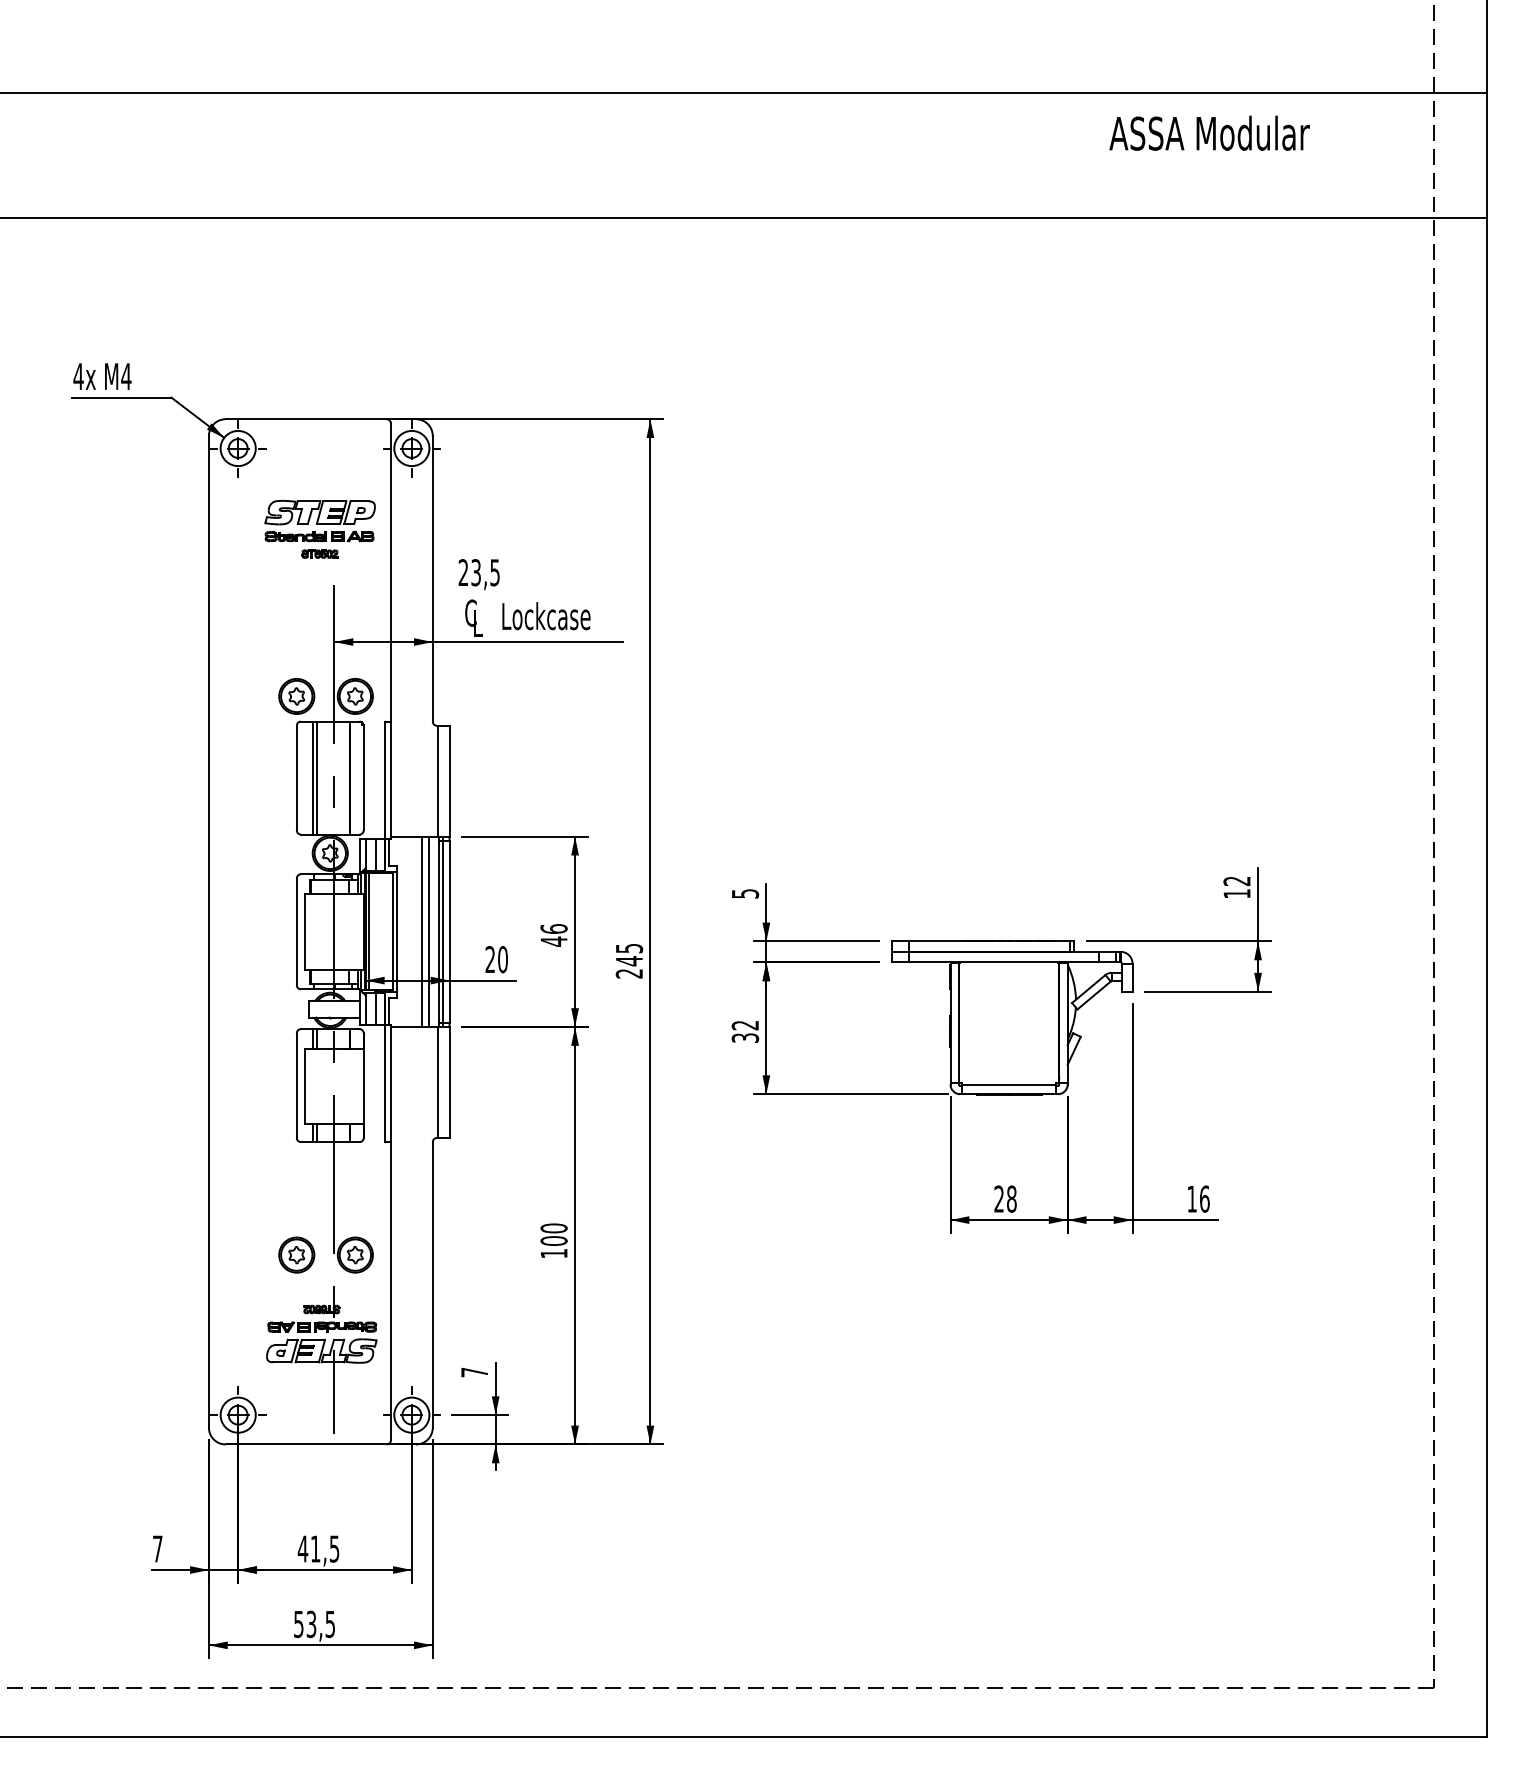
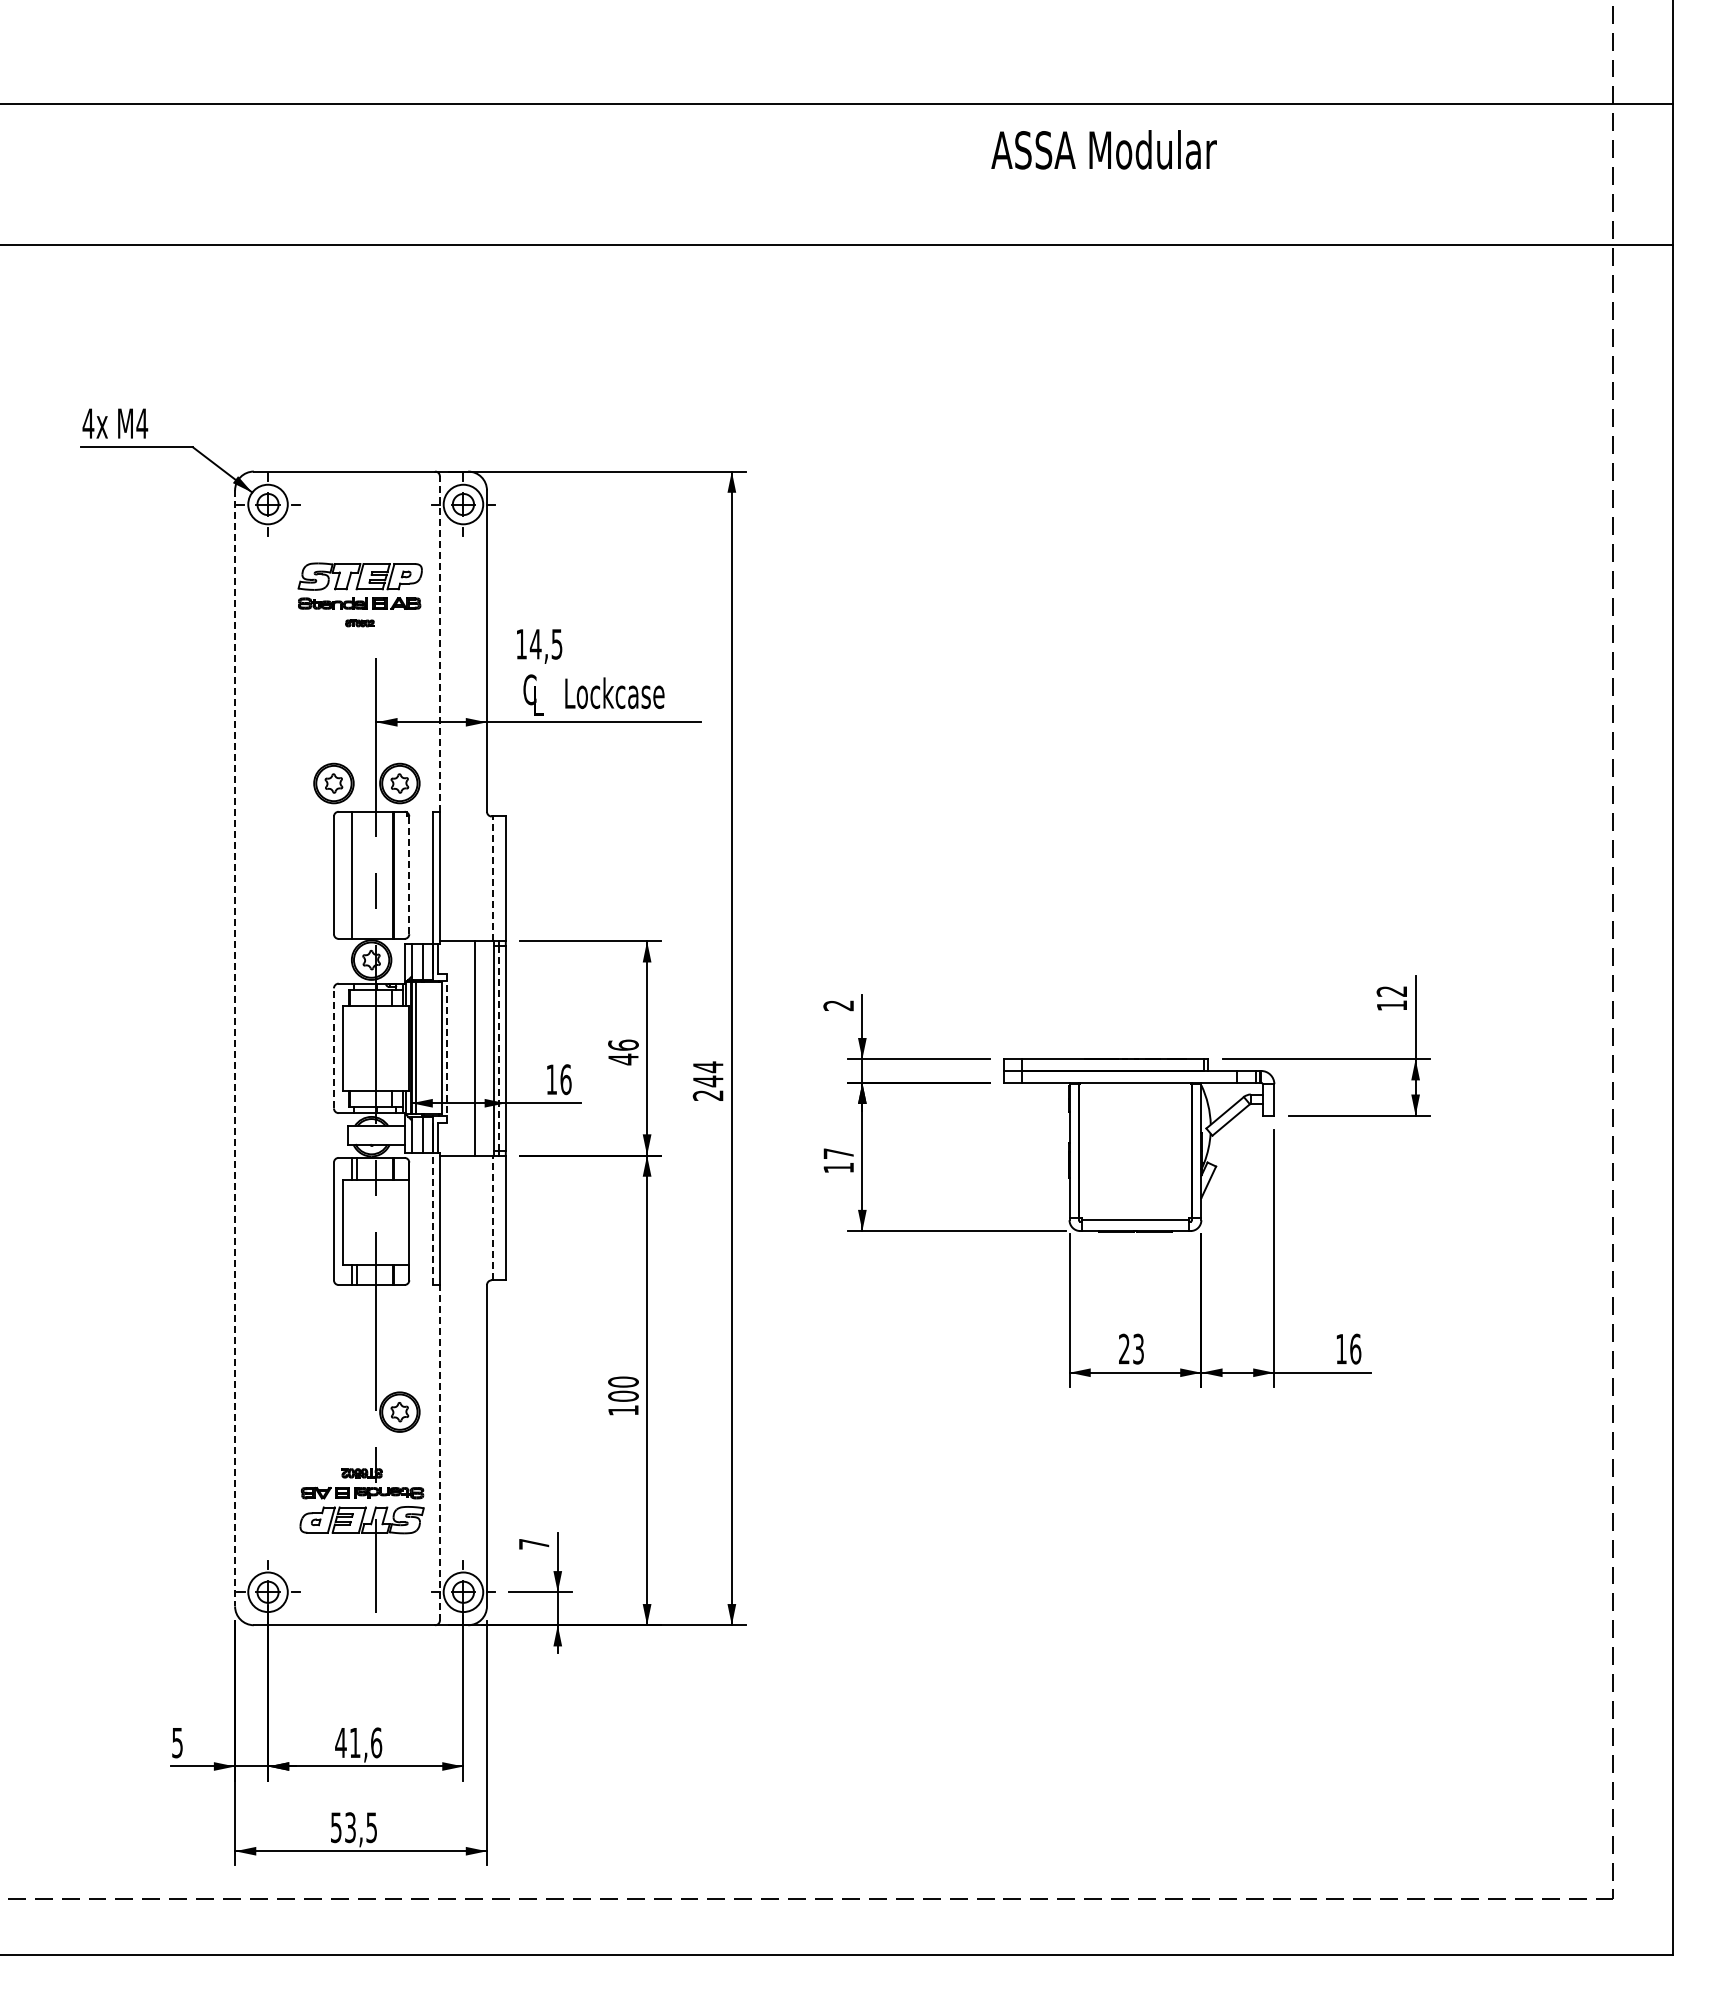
text: (1209, 132) -> (1103, 149), moved
part: (319, 554) -> (359, 623), size x0.7
line: (390, 572) -> (439, 644), solid -> dashed
text: (469, 572) -> (528, 643), 23,5 -> 14,5
line: (316, 777) -> (356, 874), removed
line: (363, 778) -> (409, 875), solid -> dashed
line: (437, 780) -> (492, 878), solid -> dashed
text: (745, 893) -> (838, 1005), 5 -> 2
line: (209, 931) -> (235, 1048), solid -> dashed
line: (296, 931) -> (333, 1047), solid -> dashed
line: (396, 931) -> (446, 1048), solid -> dashed
line: (428, 931) -> (482, 1048), removed
line: (443, 931) -> (498, 1047), solid -> dashed
text: (629, 948) -> (708, 1067), 245 -> 244
text: (496, 959) -> (558, 1079), 20 -> 16
text: (745, 1031) -> (838, 1160), 32 -> 17
line: (437, 1082) -> (492, 1217), solid -> dashed
line: (384, 1083) -> (432, 1219), solid -> dashed
text: (1011, 1198) -> (1138, 1348), 28 -> 23
part: (296, 1254) -> (333, 1411), removed
line: (390, 1290) -> (439, 1452), solid -> dashed
text: (334, 1548) -> (376, 1742), 41,5 -> 41,6
text: (157, 1549) -> (177, 1743), 7 -> 5

